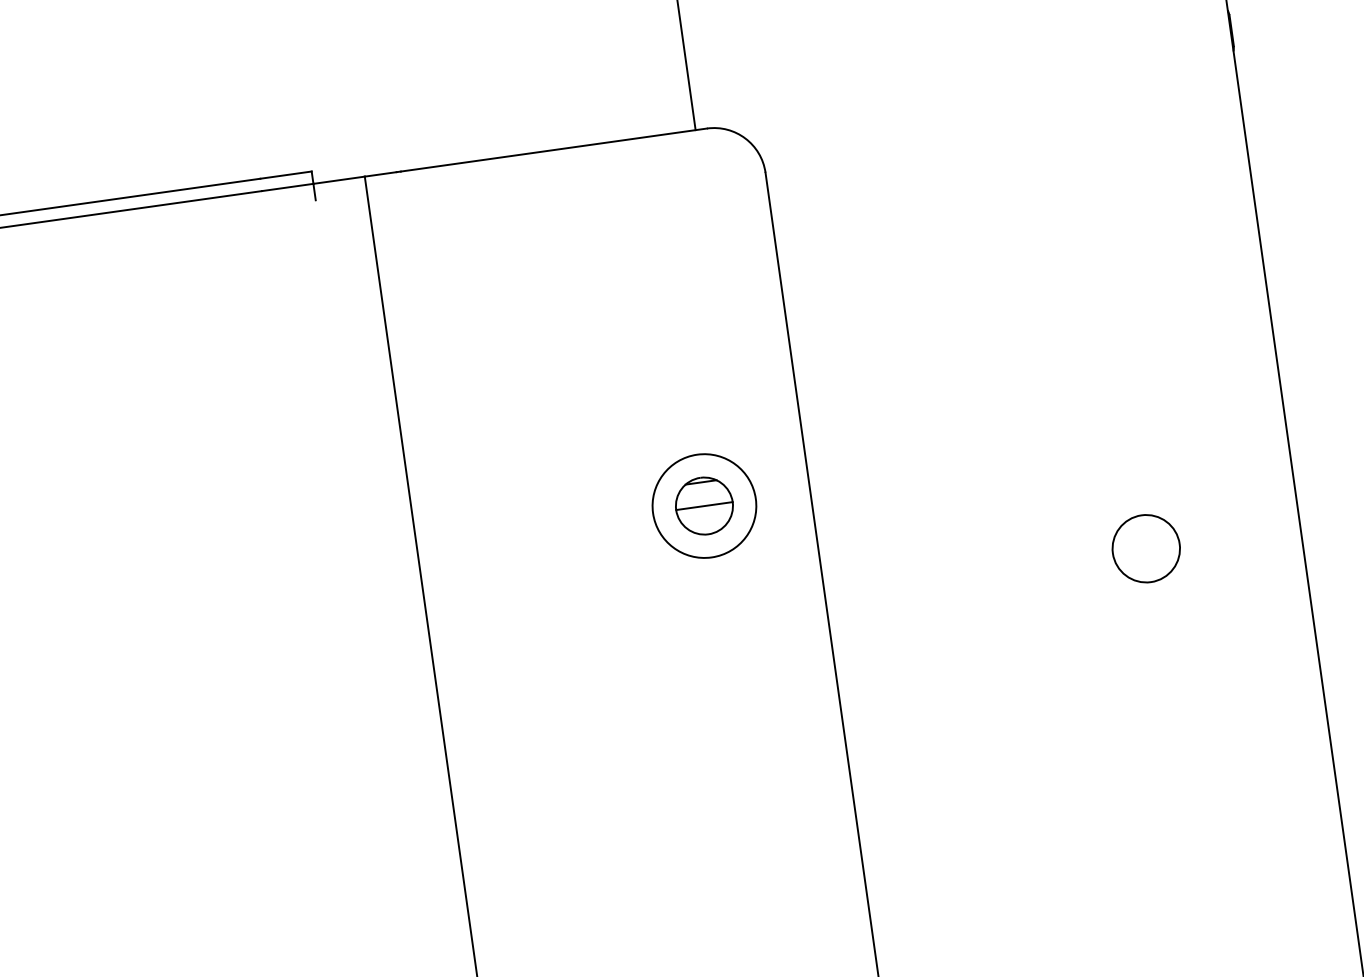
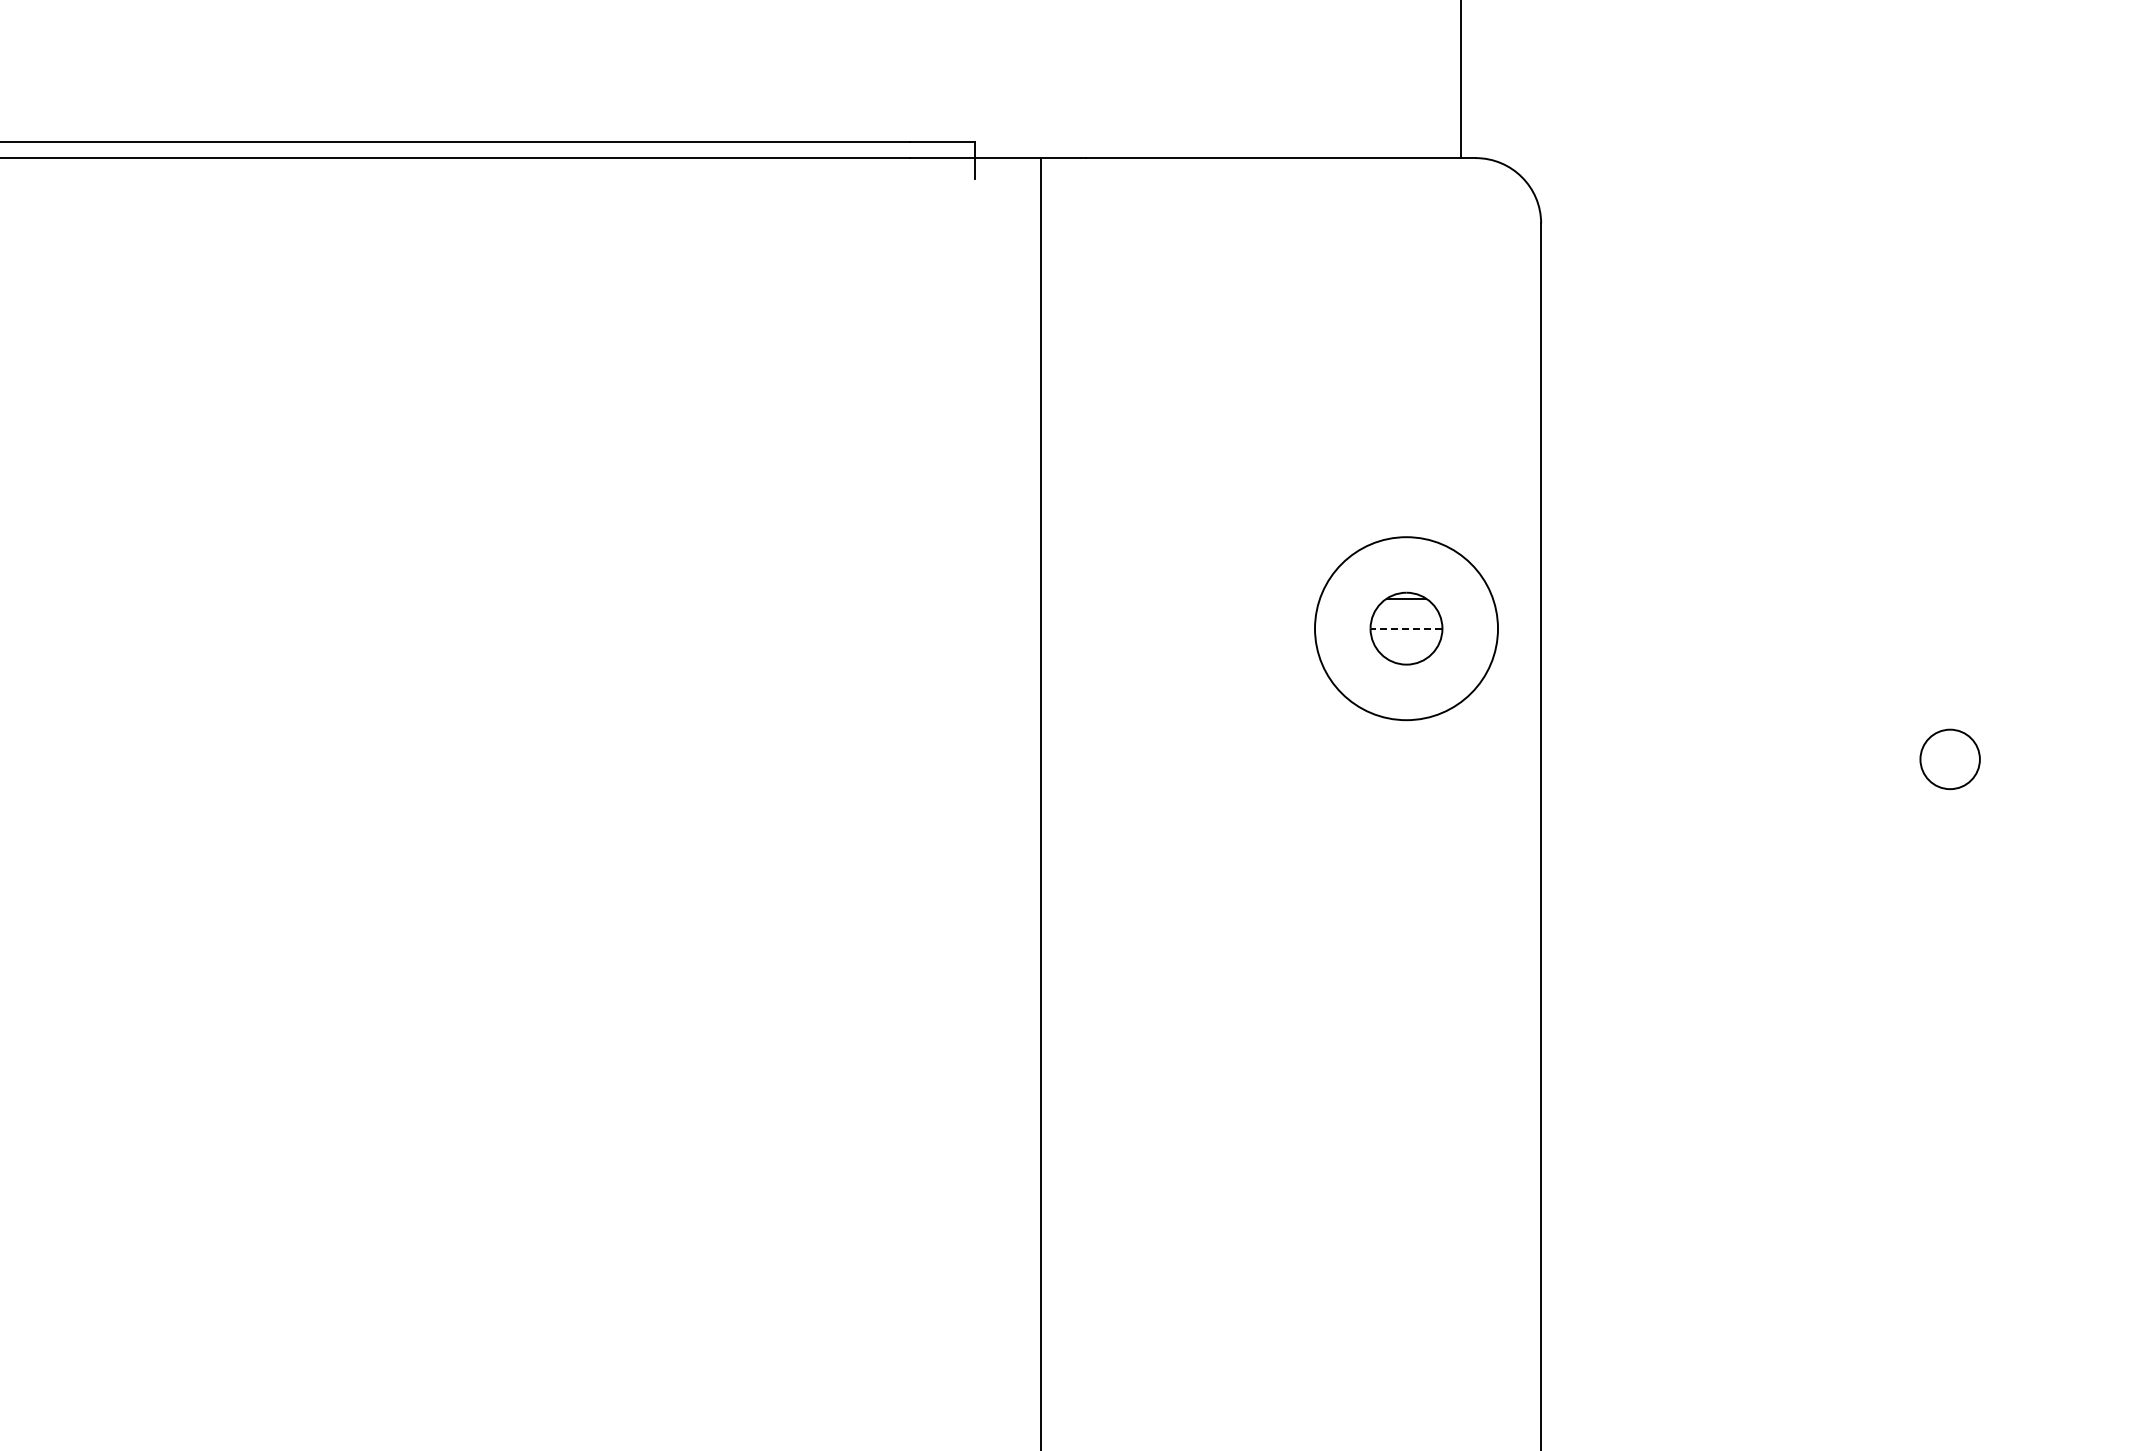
circle: (704, 505) -> (1406, 628), size x1.4
line: (704, 505) -> (1406, 628), solid -> dashed
circle: (1145, 548) -> (1949, 759), size x0.7

